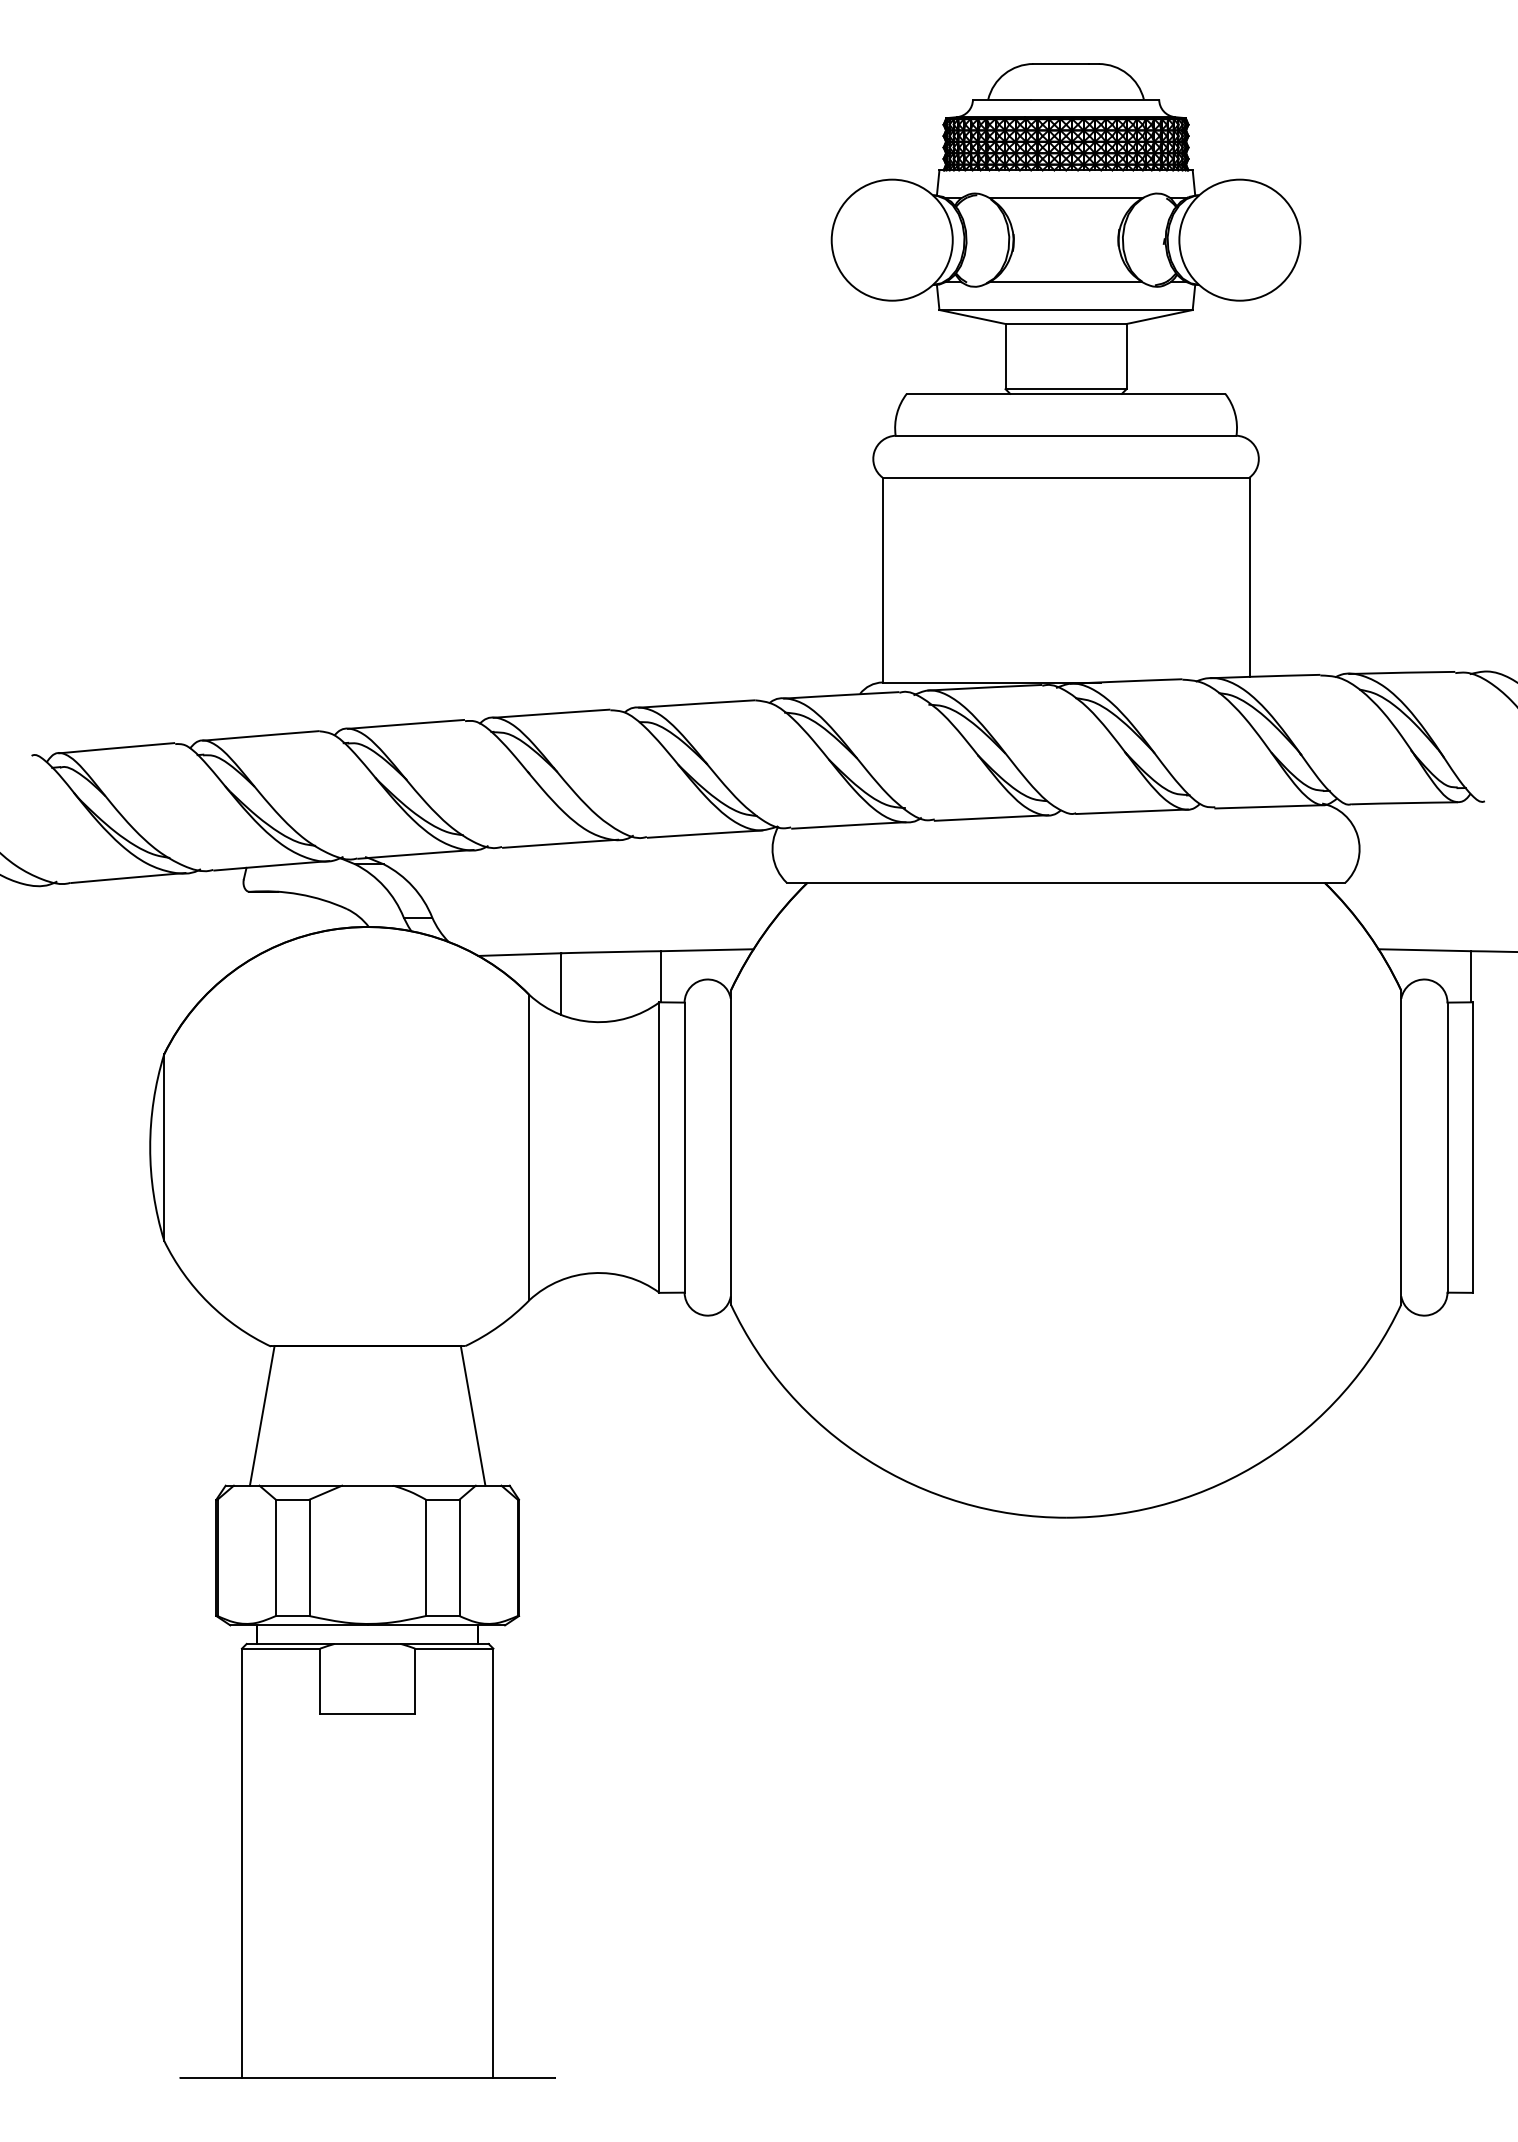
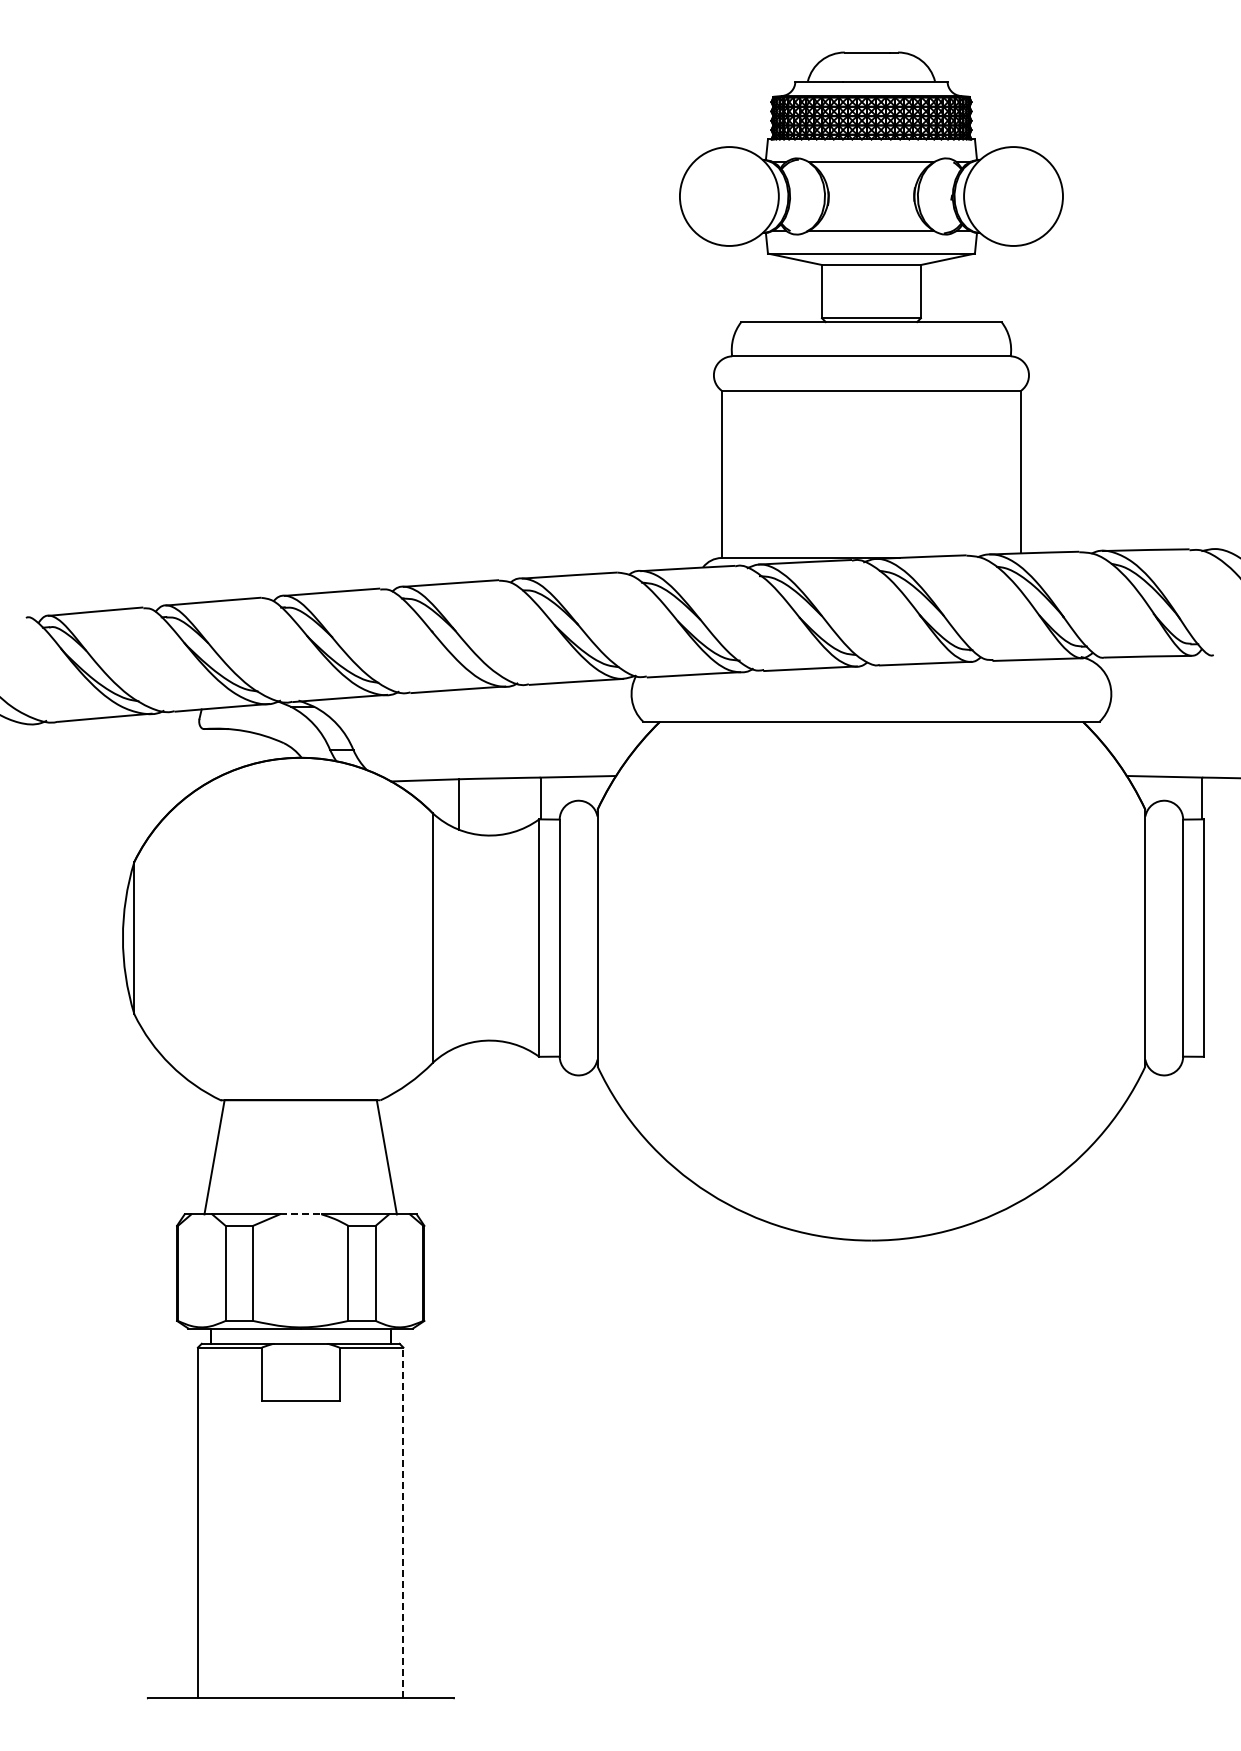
line: (367, 1485) -> (300, 1214), solid -> dashed
line: (493, 1862) -> (403, 1522), solid -> dashed

